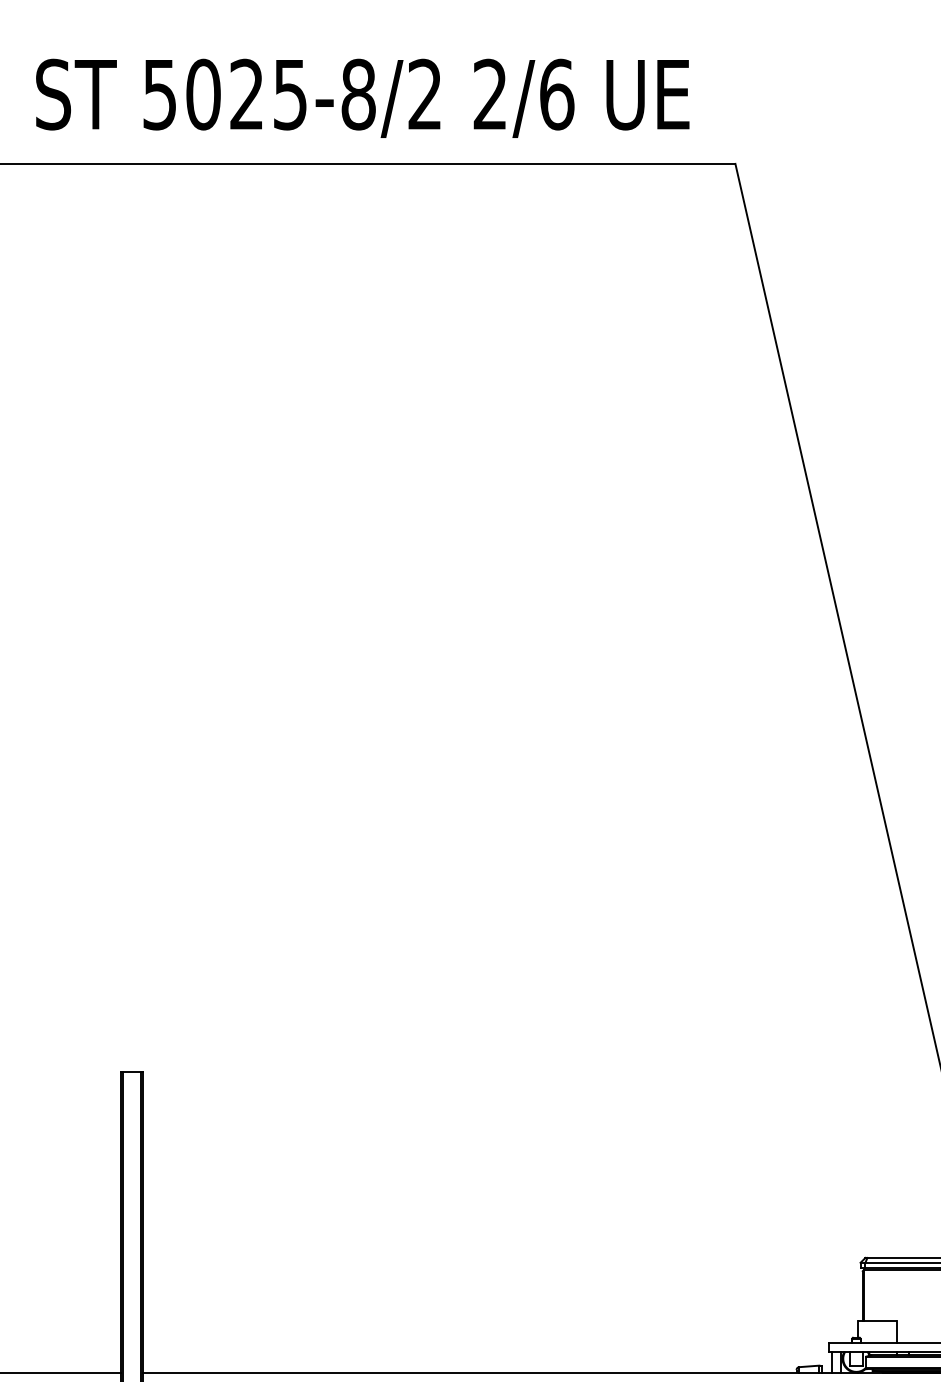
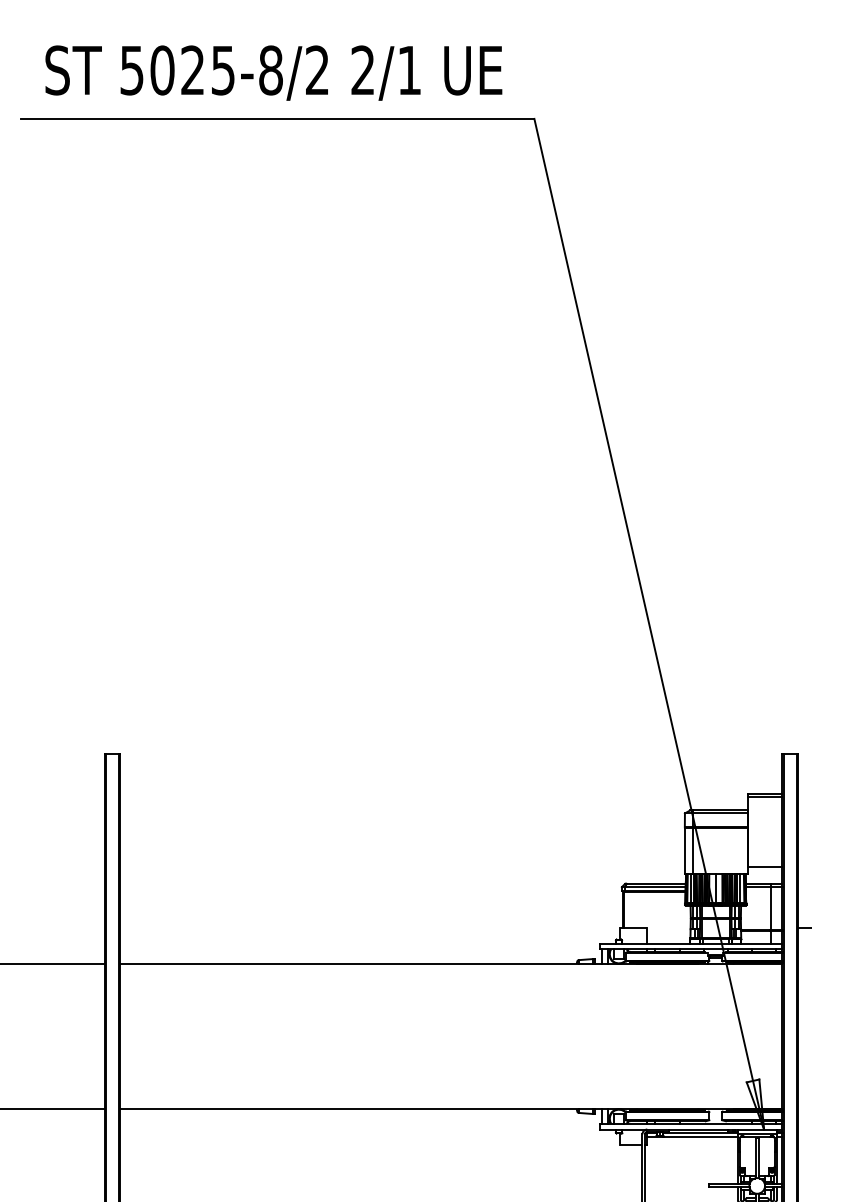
text: (556, 94) -> (409, 70), 2/6 -> 2/1

